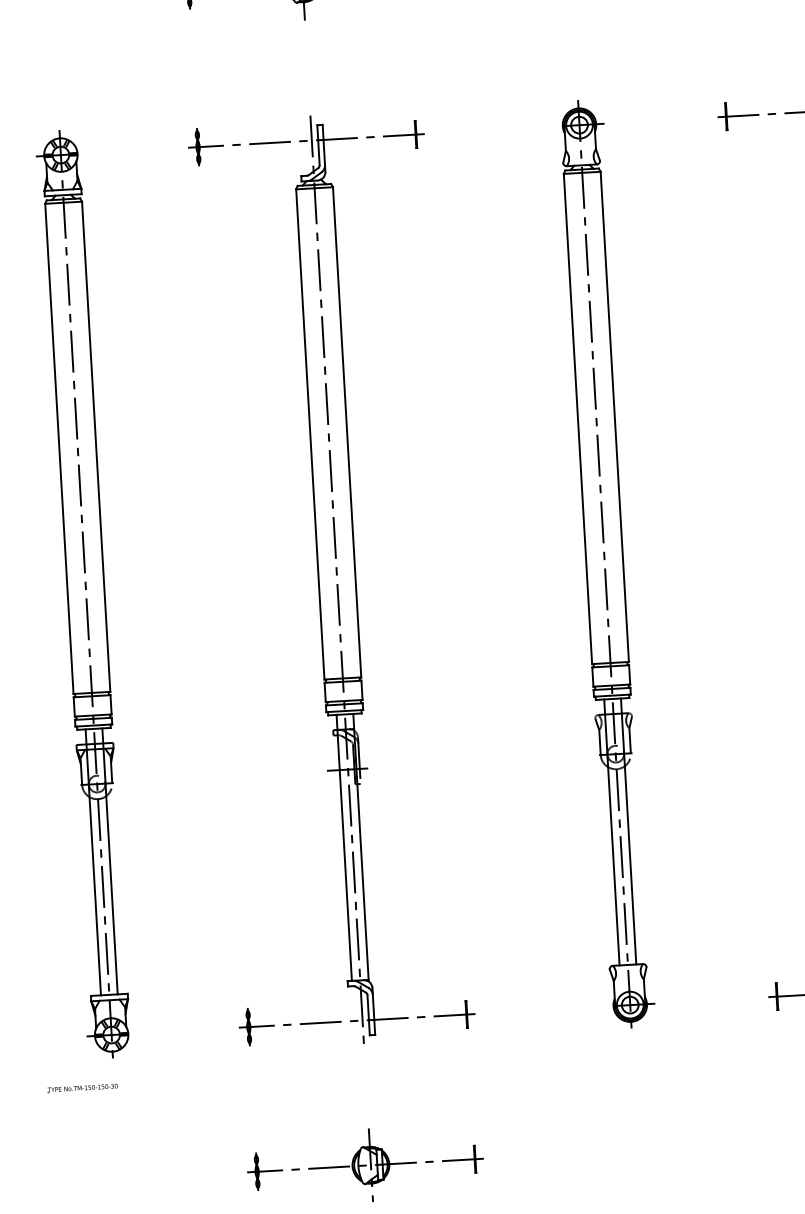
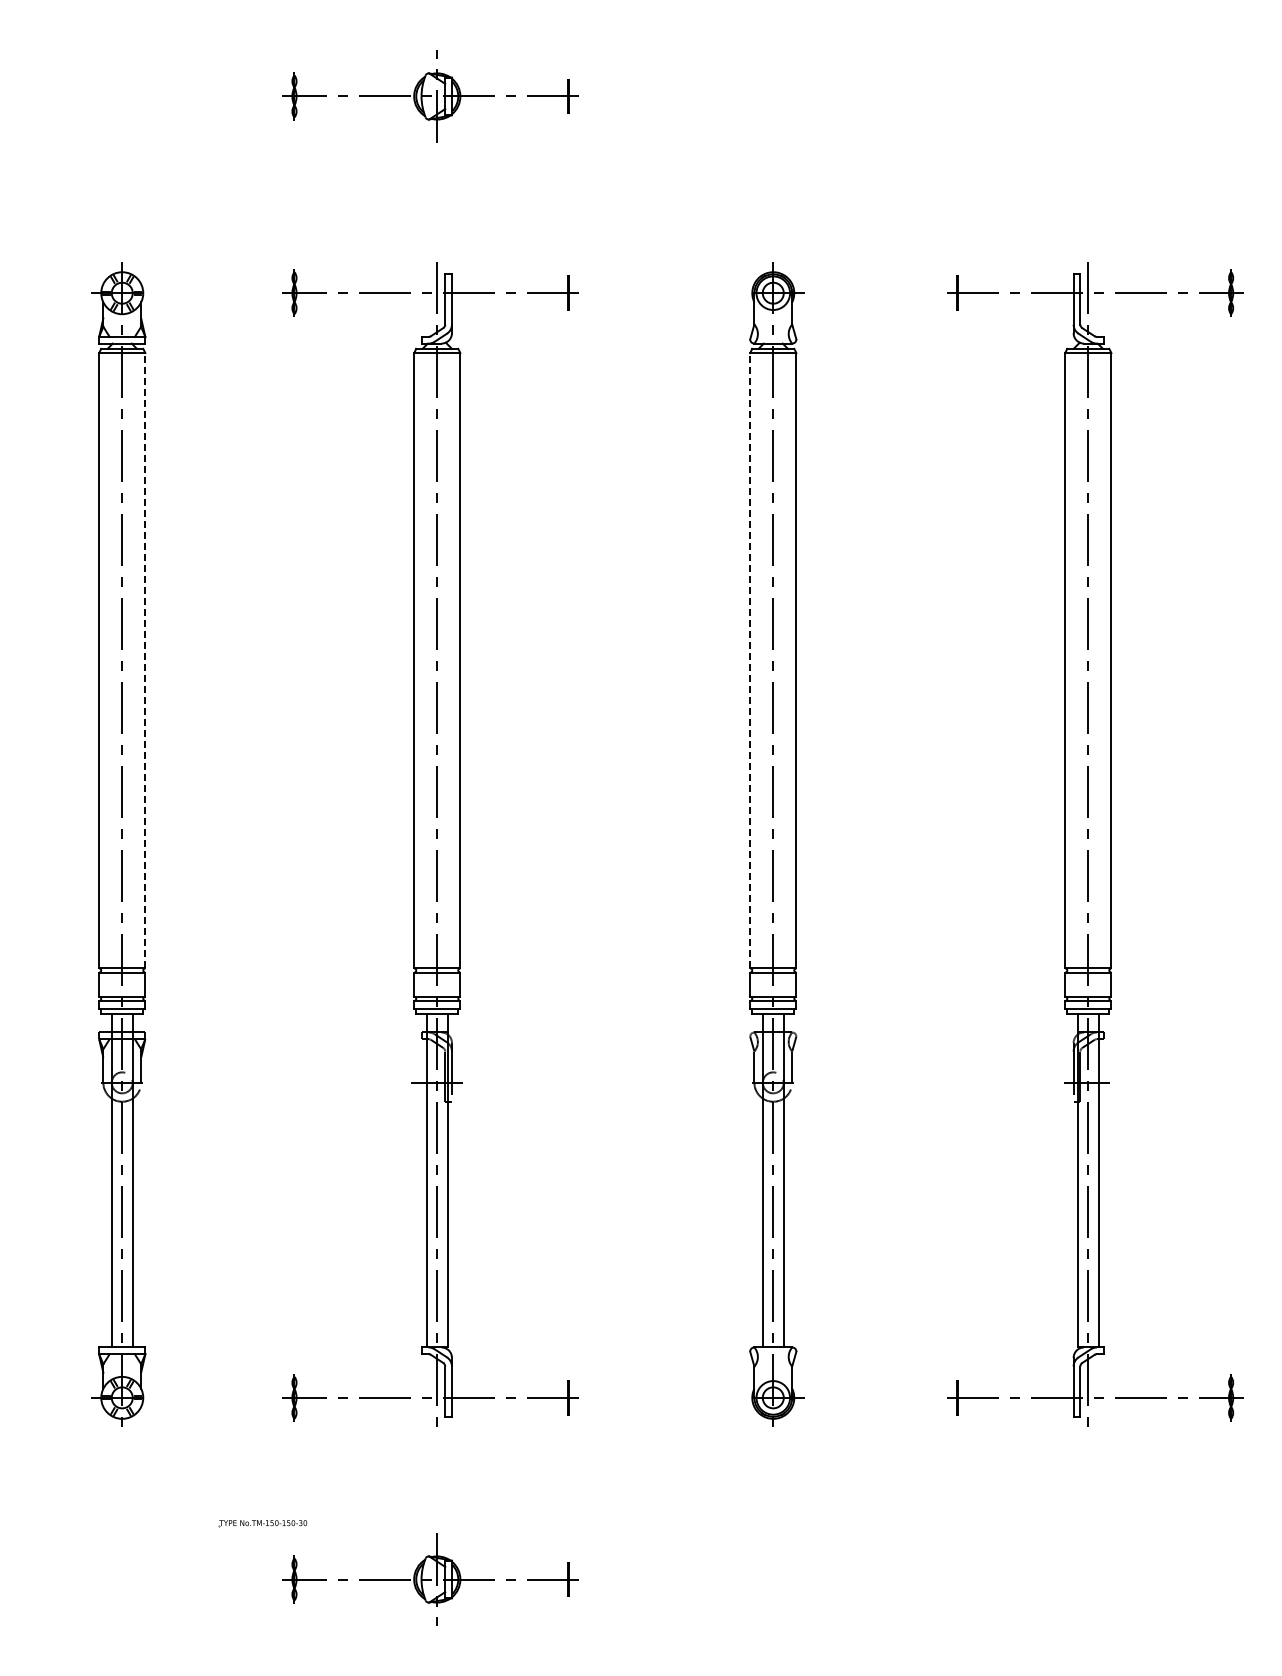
line: (578, 418) -> (750, 660), solid -> dashed
line: (96, 446) -> (145, 660), solid -> dashed
part: (82, 1088) -> (262, 1523), moved

